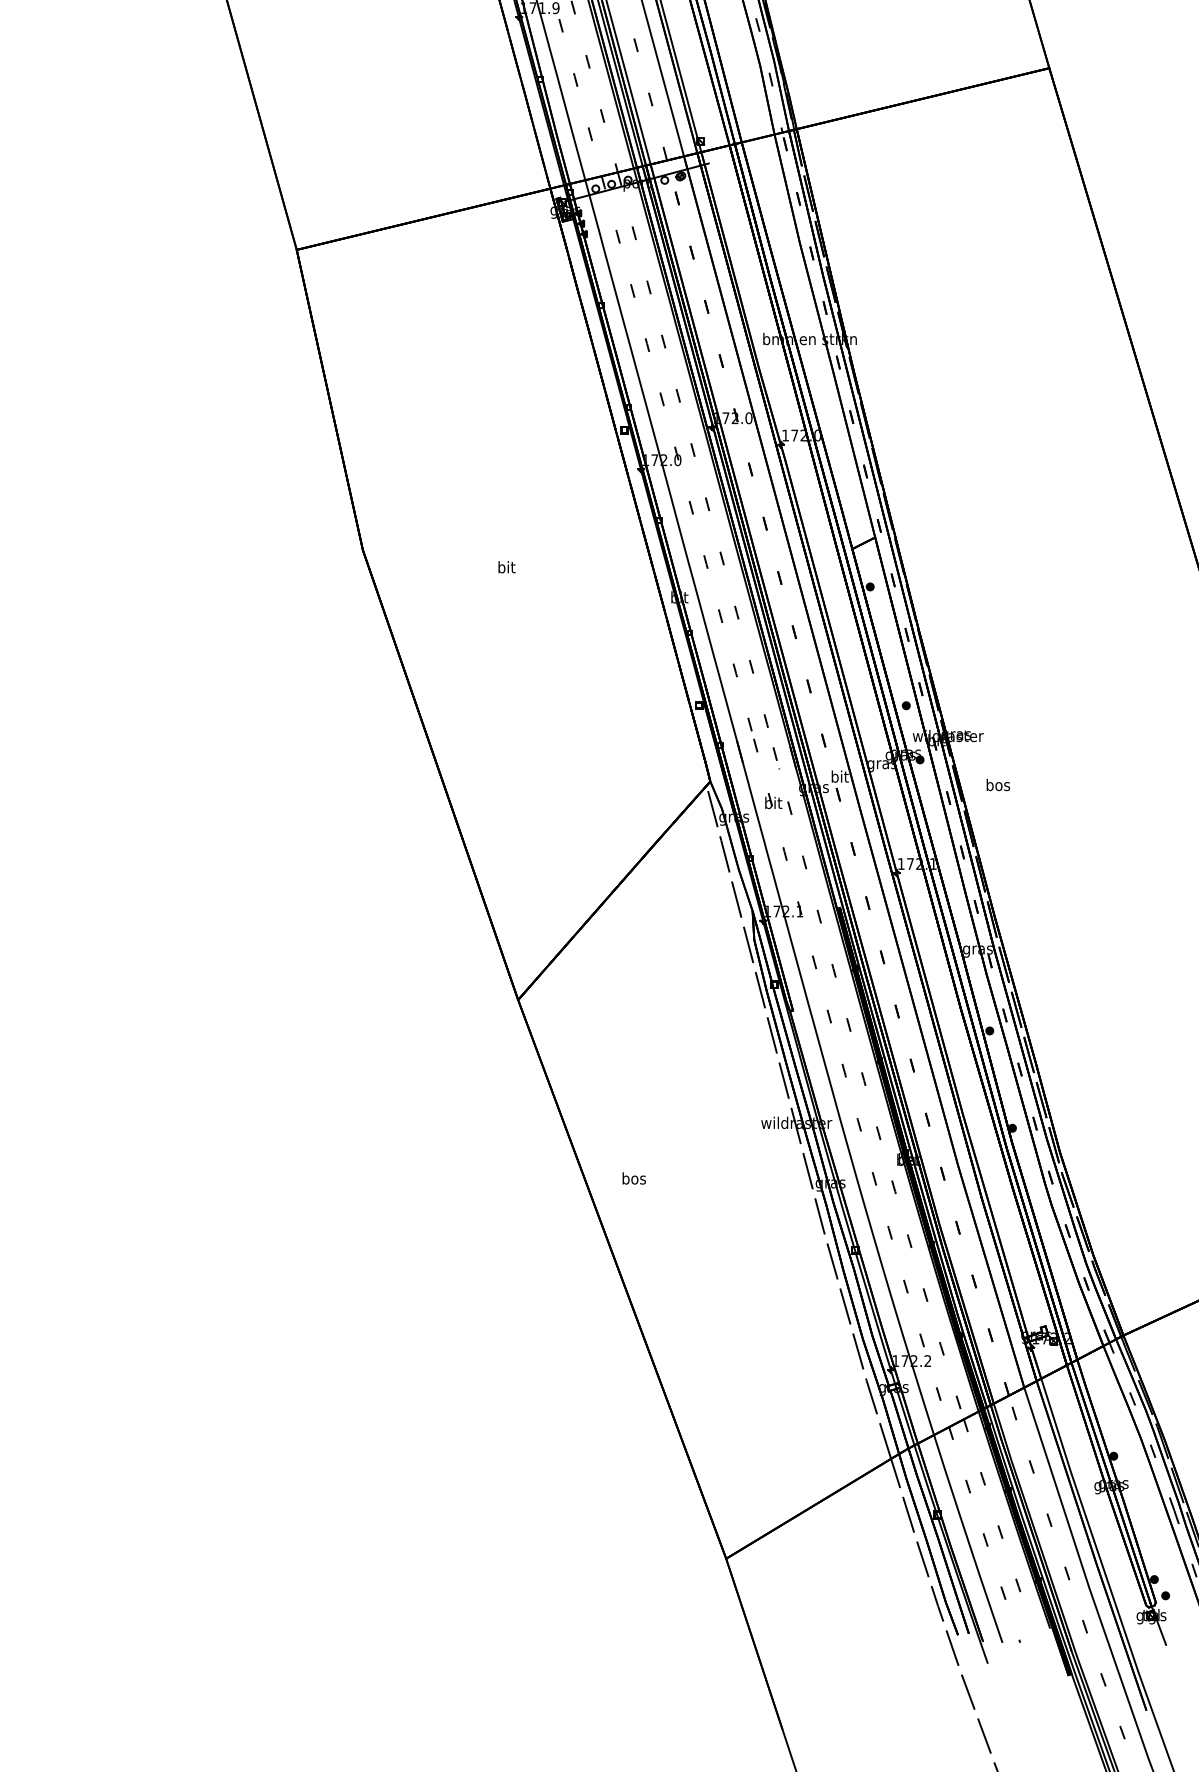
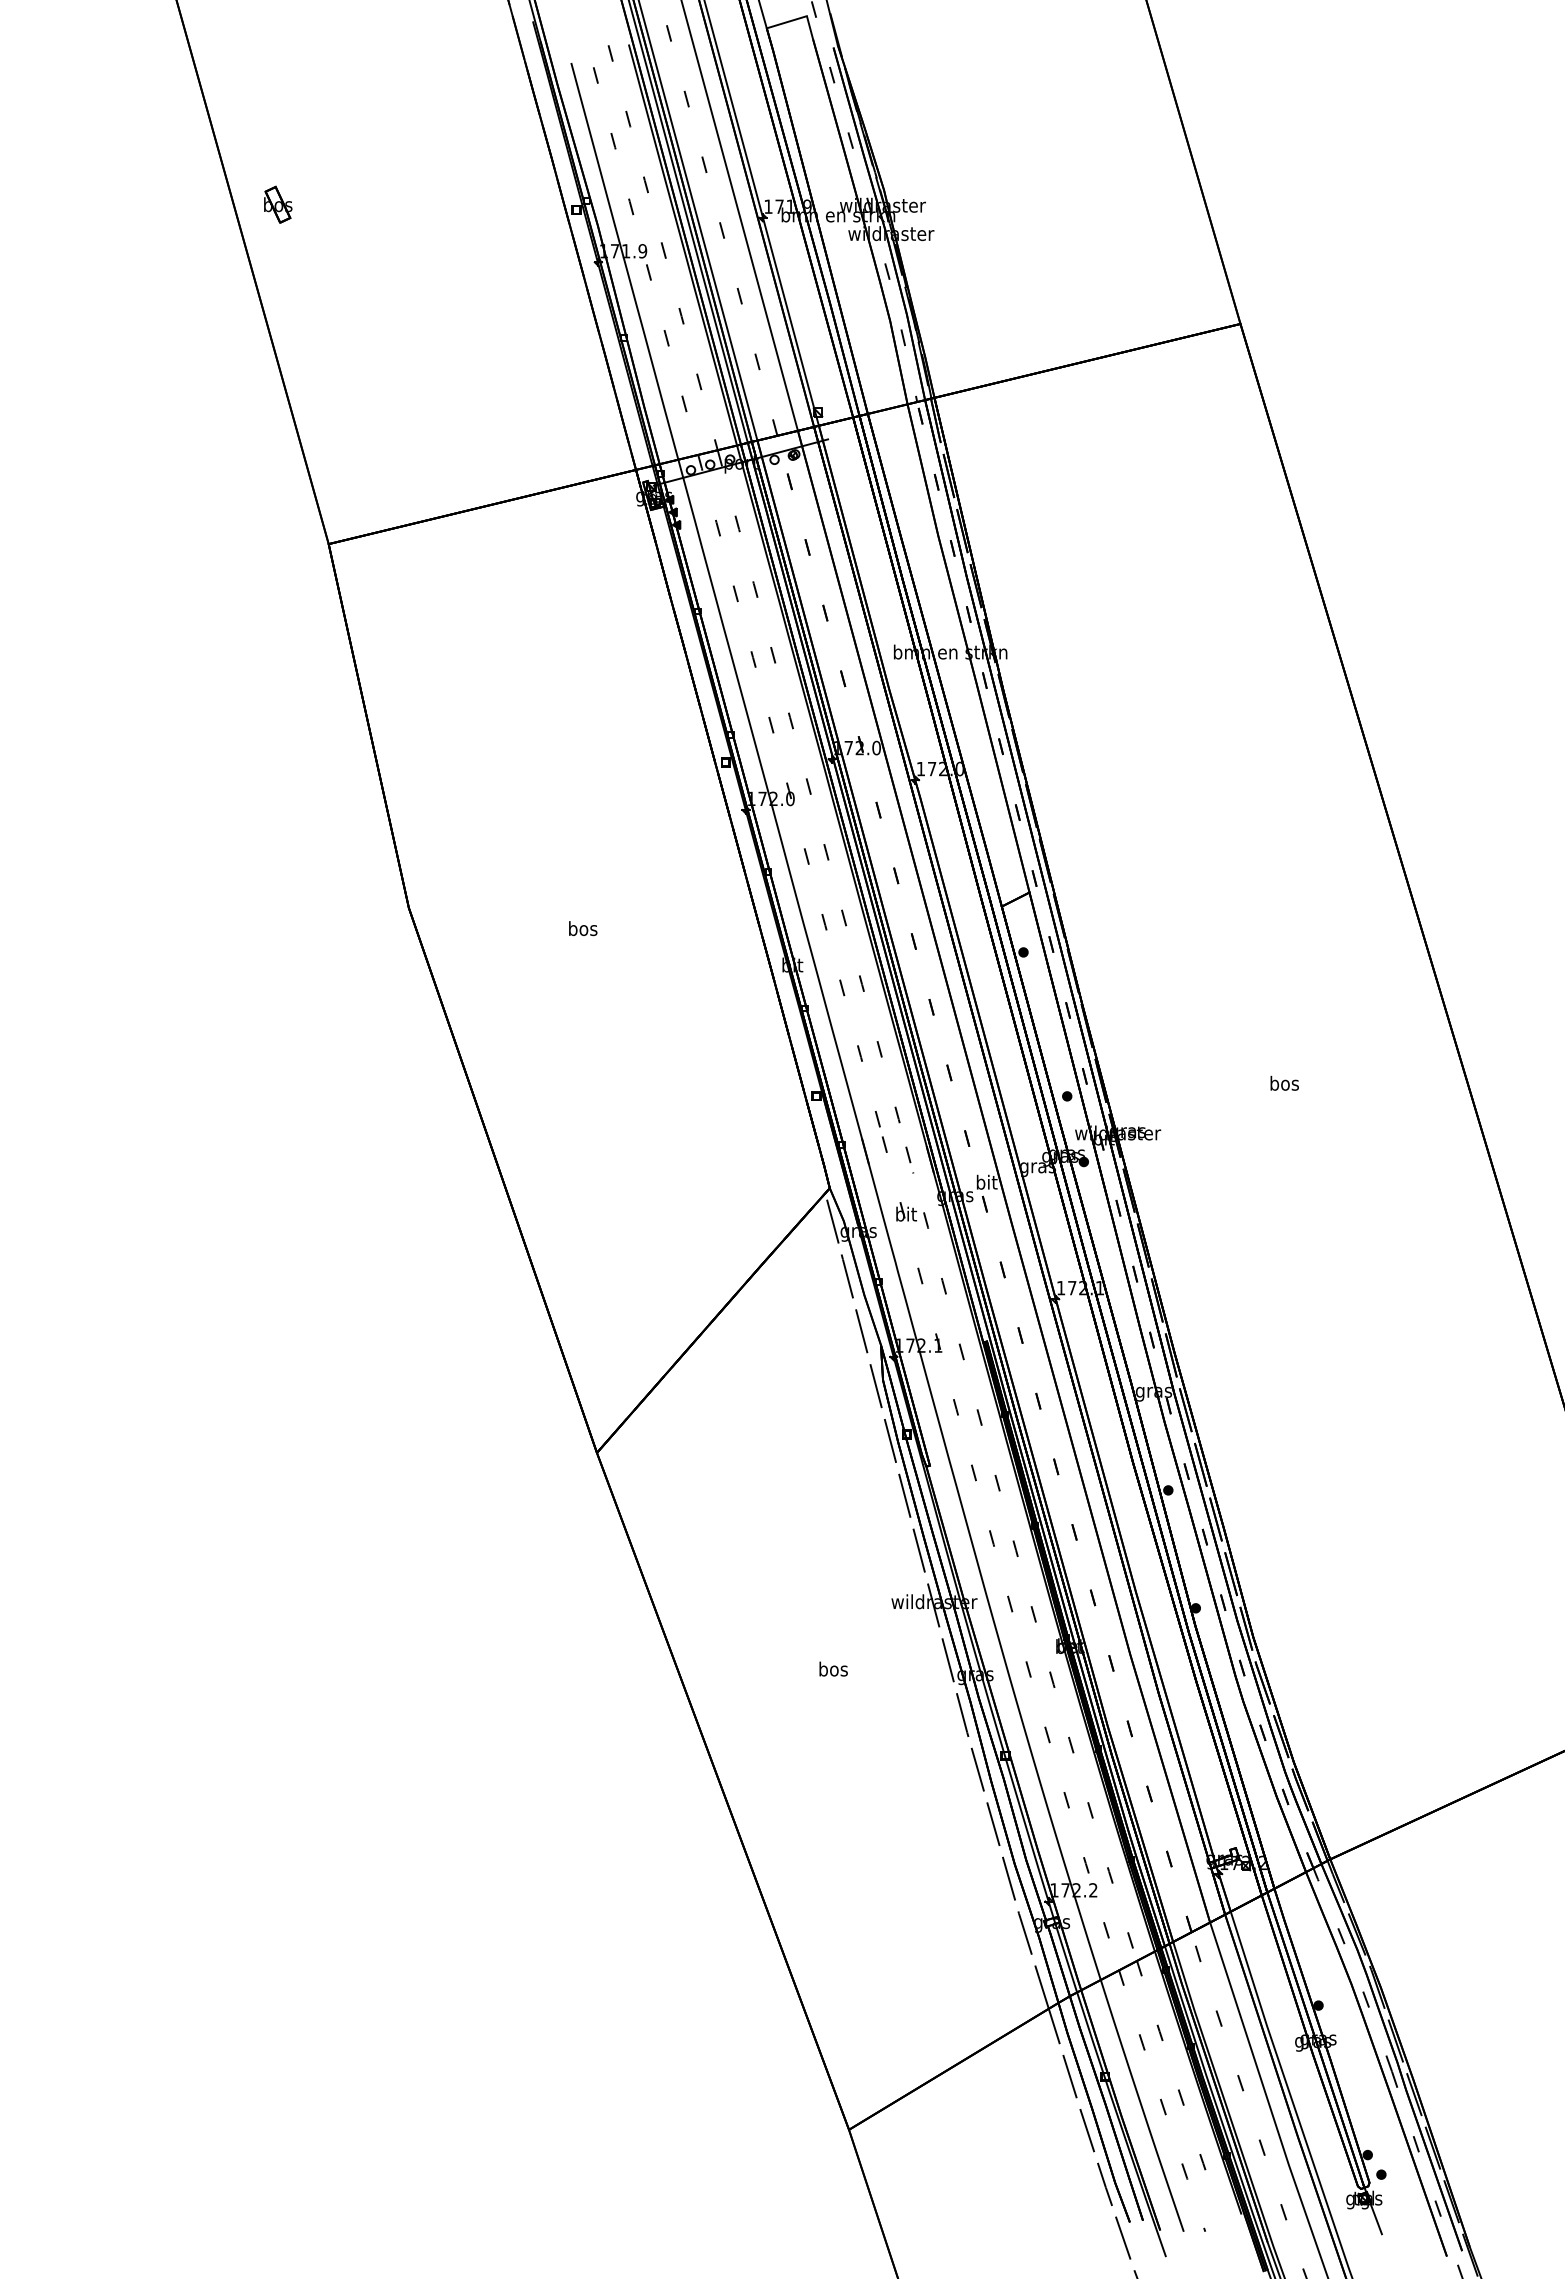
text: (507, 567) -> (583, 928), bit -> bos
text: (998, 784) -> (1284, 1082), moved
text: (634, 1177) -> (833, 1668), moved

